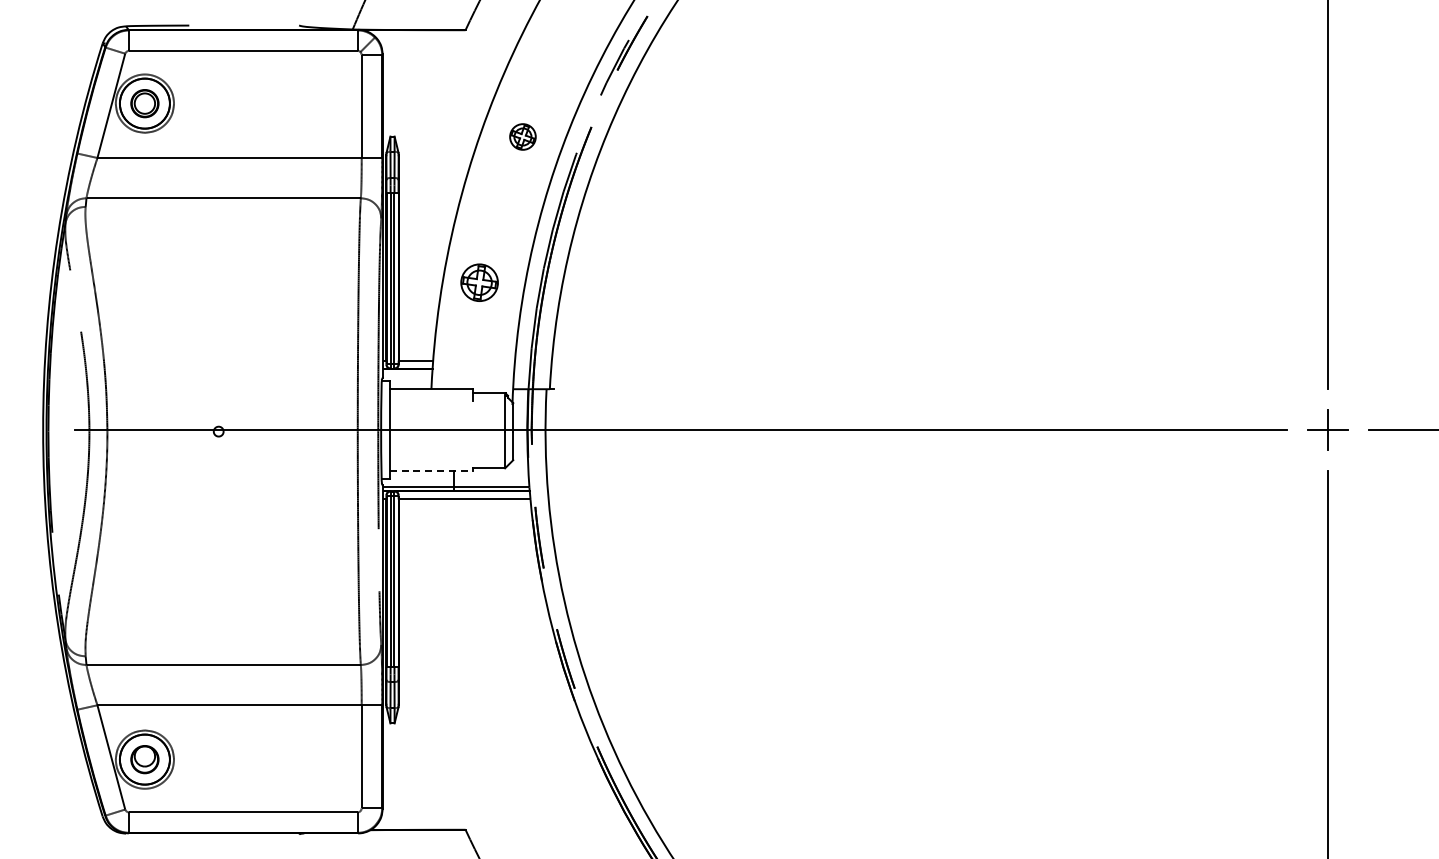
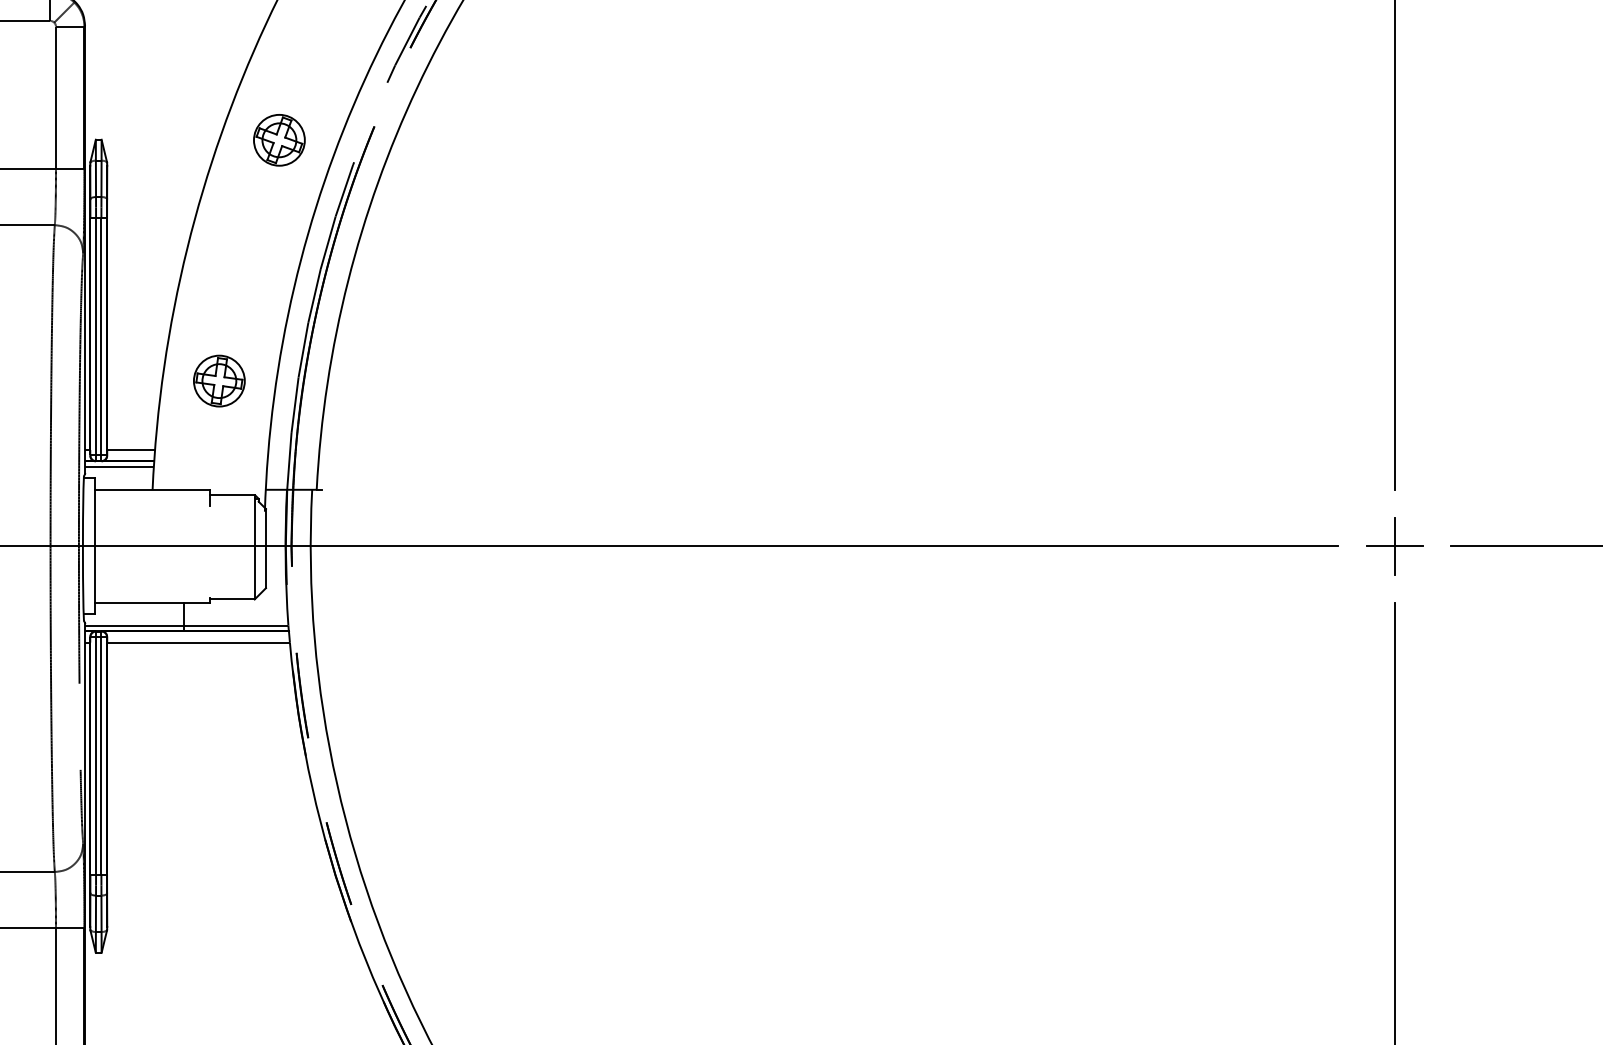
part: (522, 136) -> (278, 139), size x1.43
part: (479, 282) -> (219, 380), moved
line: (407, 372) -> (119, 466), added
line: (431, 470) -> (152, 602), dashed -> solid

